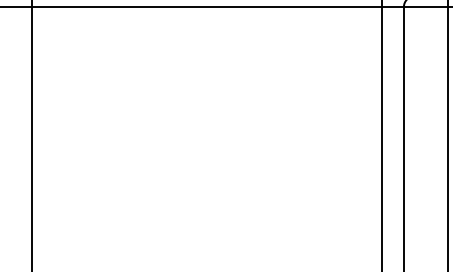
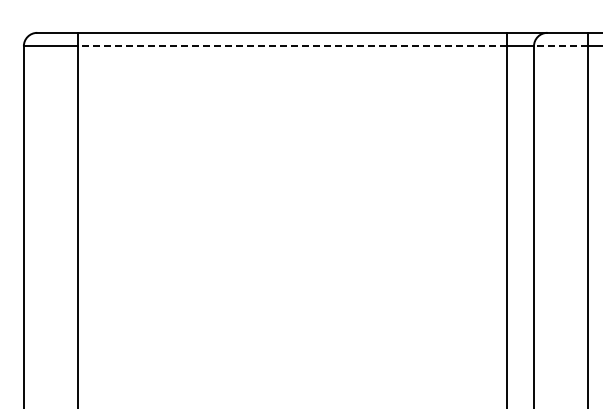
line: (207, 7) -> (292, 46), solid -> dashed
line: (425, 7) -> (560, 46), solid -> dashed

